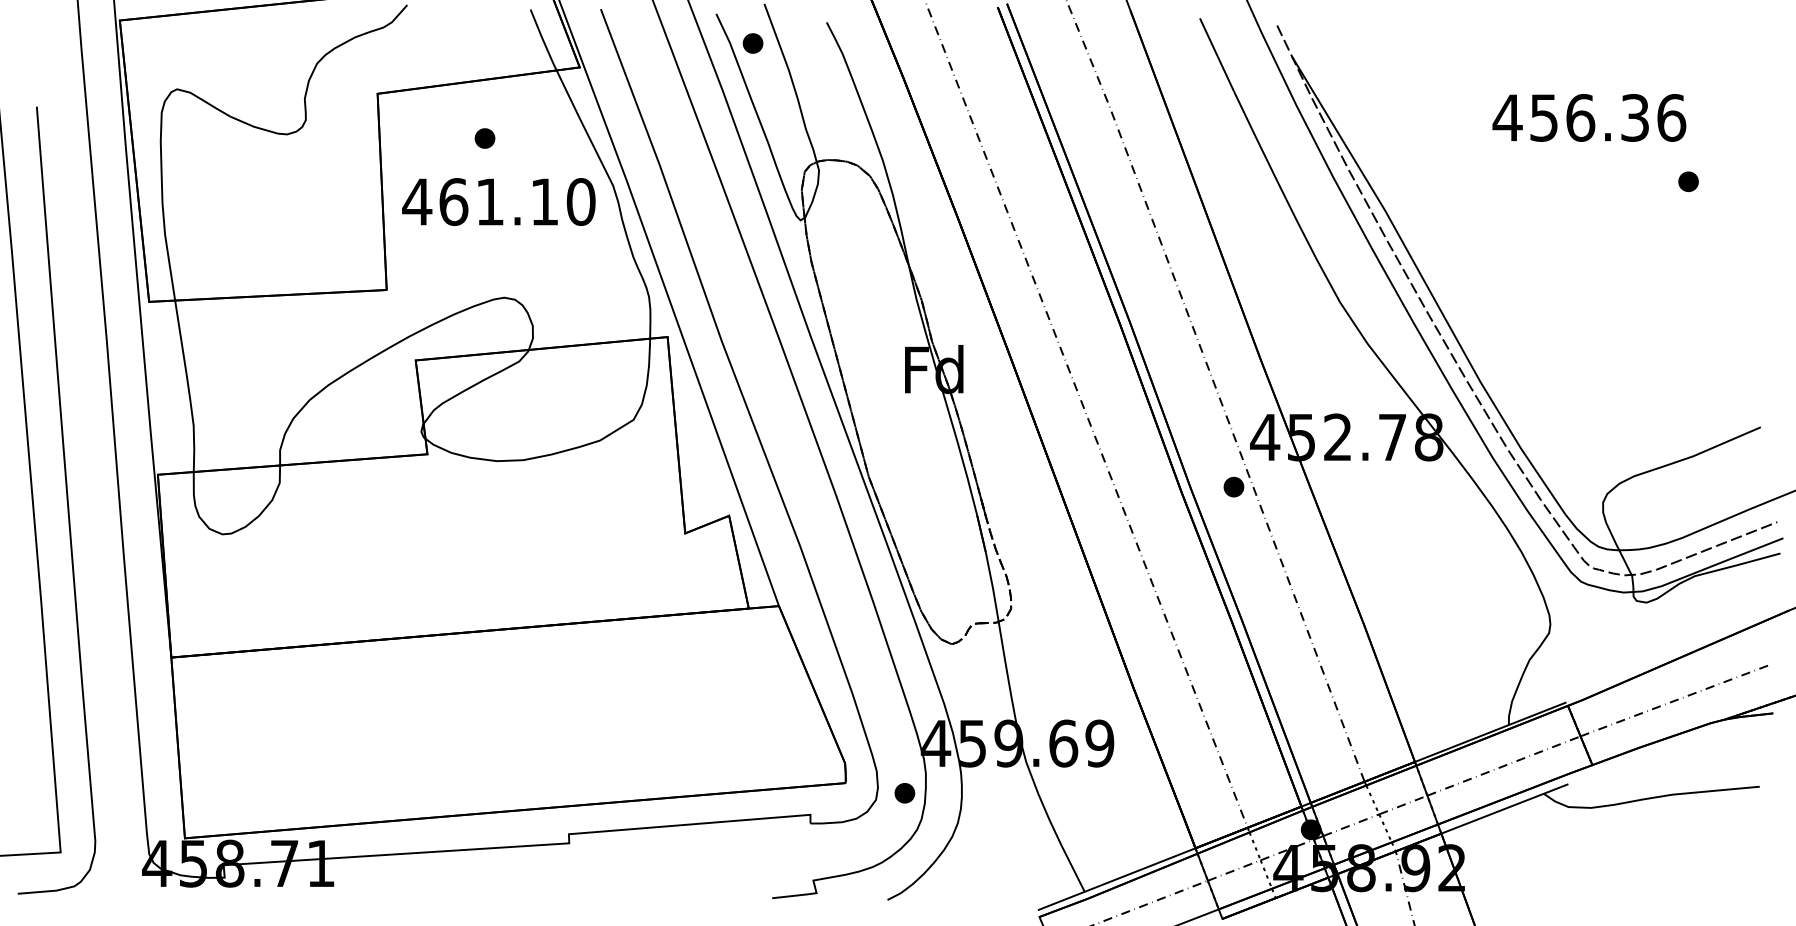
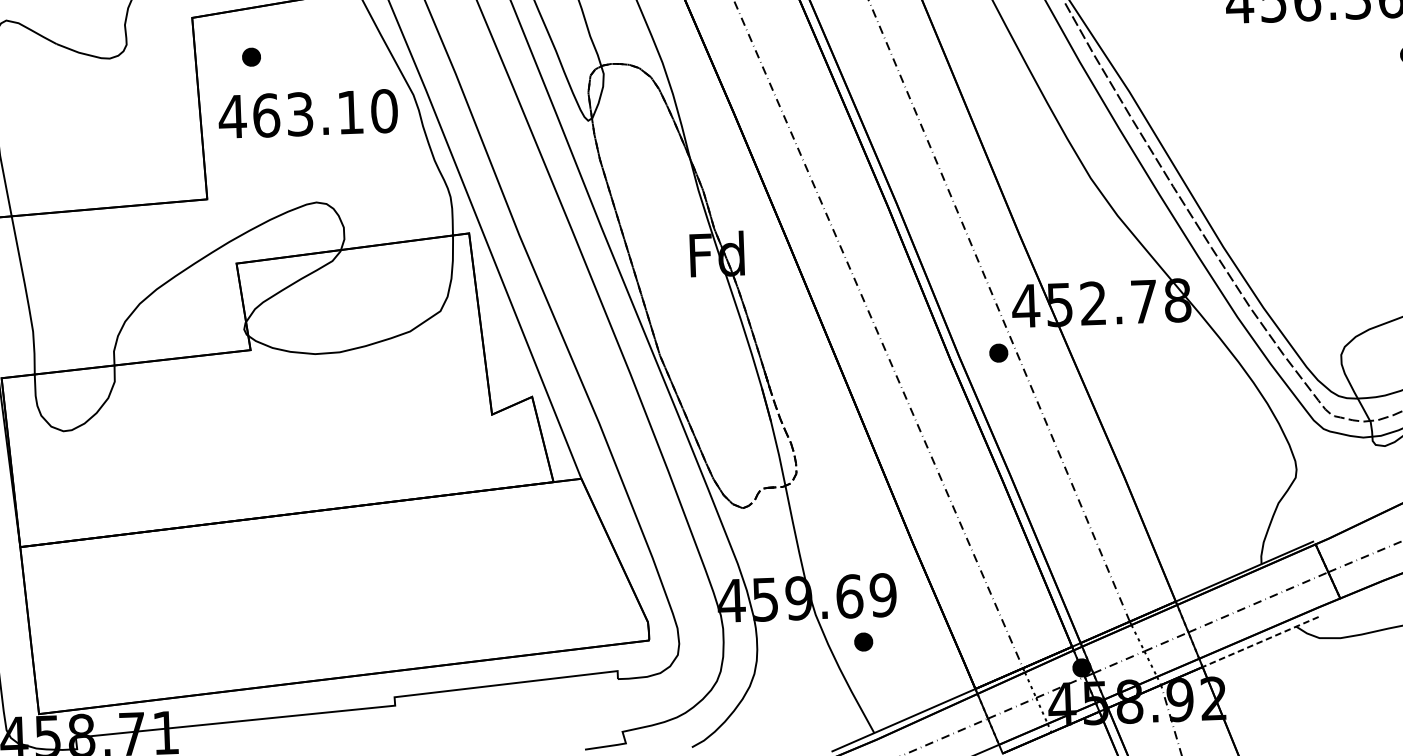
part: (484, 138) -> (251, 57), moved
text: (489, 202) -> (299, 114), 461.10 -> 463.10
part: (904, 793) -> (863, 642), moved
line: (1504, 809) -> (1260, 642), solid -> dashed

